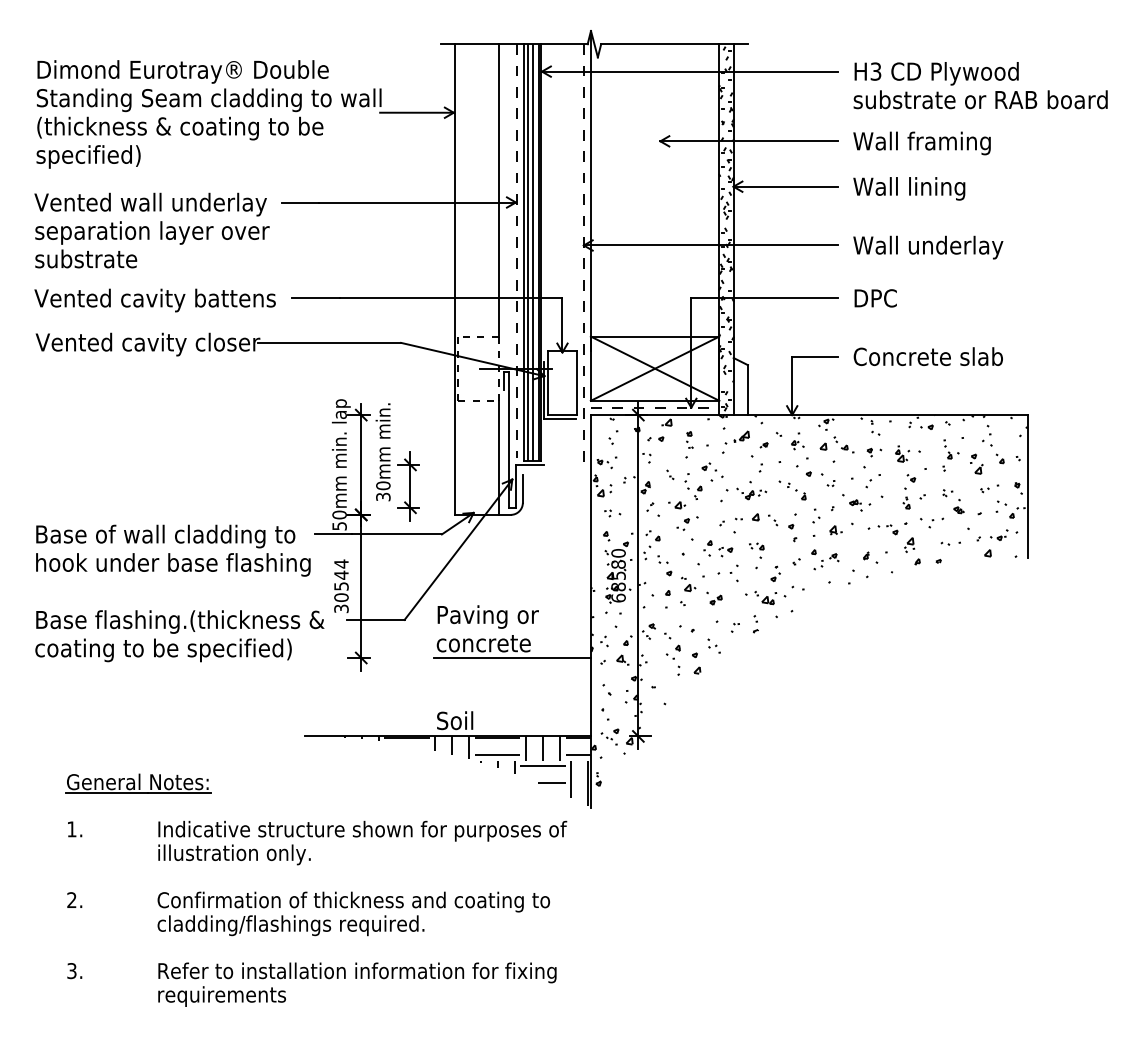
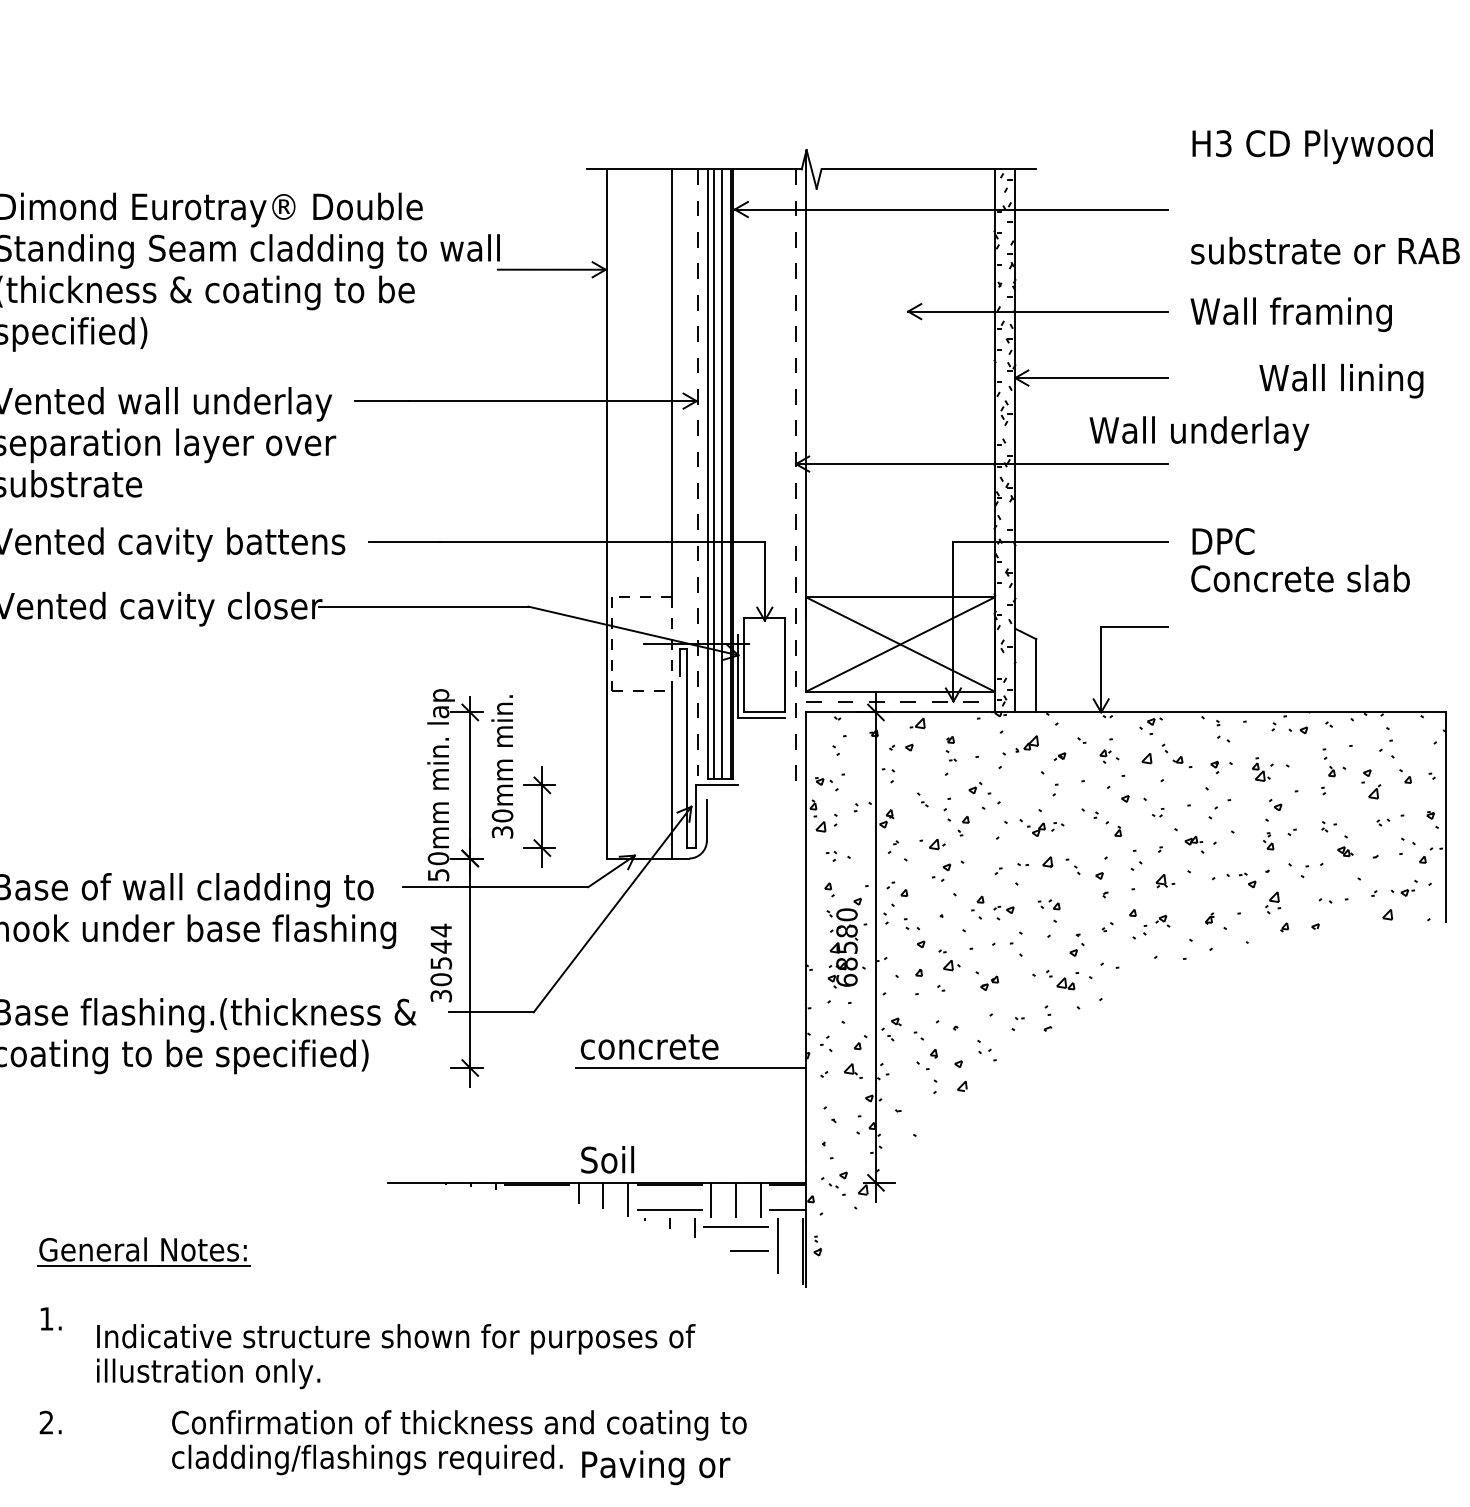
text: (936, 73) -> (1312, 146), moved
text: (909, 188) -> (1341, 380), moved
text: (928, 247) -> (1199, 433), moved
text: (927, 356) -> (1299, 578), moved
text: (487, 616) -> (655, 1466), moved
text: (362, 842) -> (395, 1355), moved

